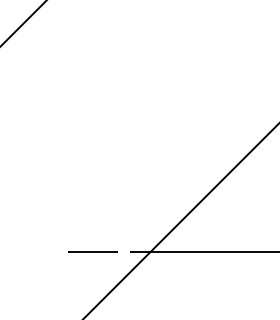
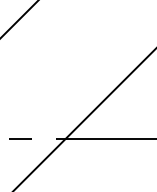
line: (92, 250) -> (20, 138), moved

